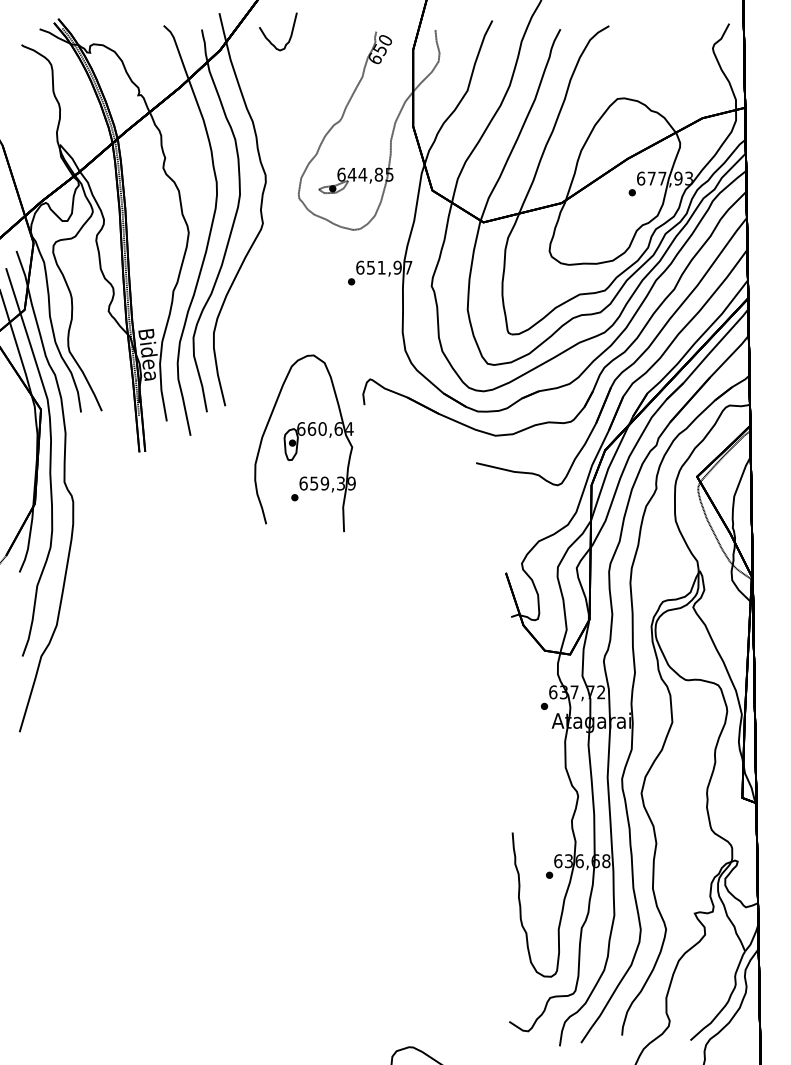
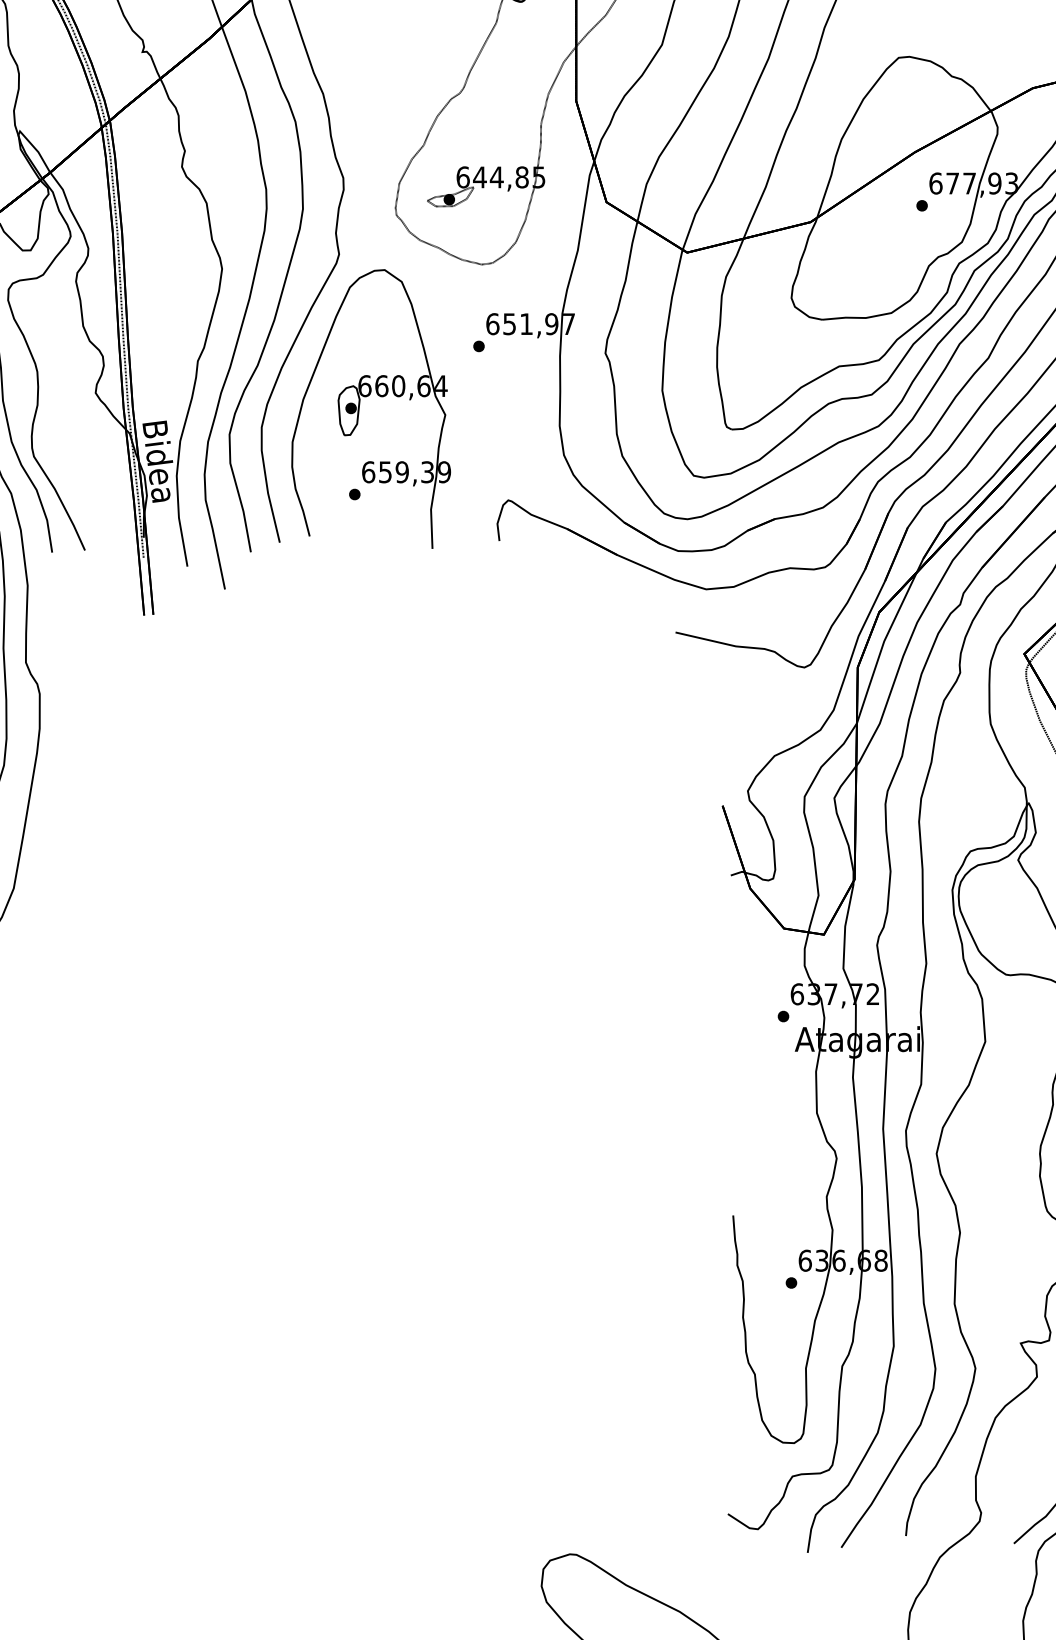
part: (304, 443) -> (370, 409), moved

